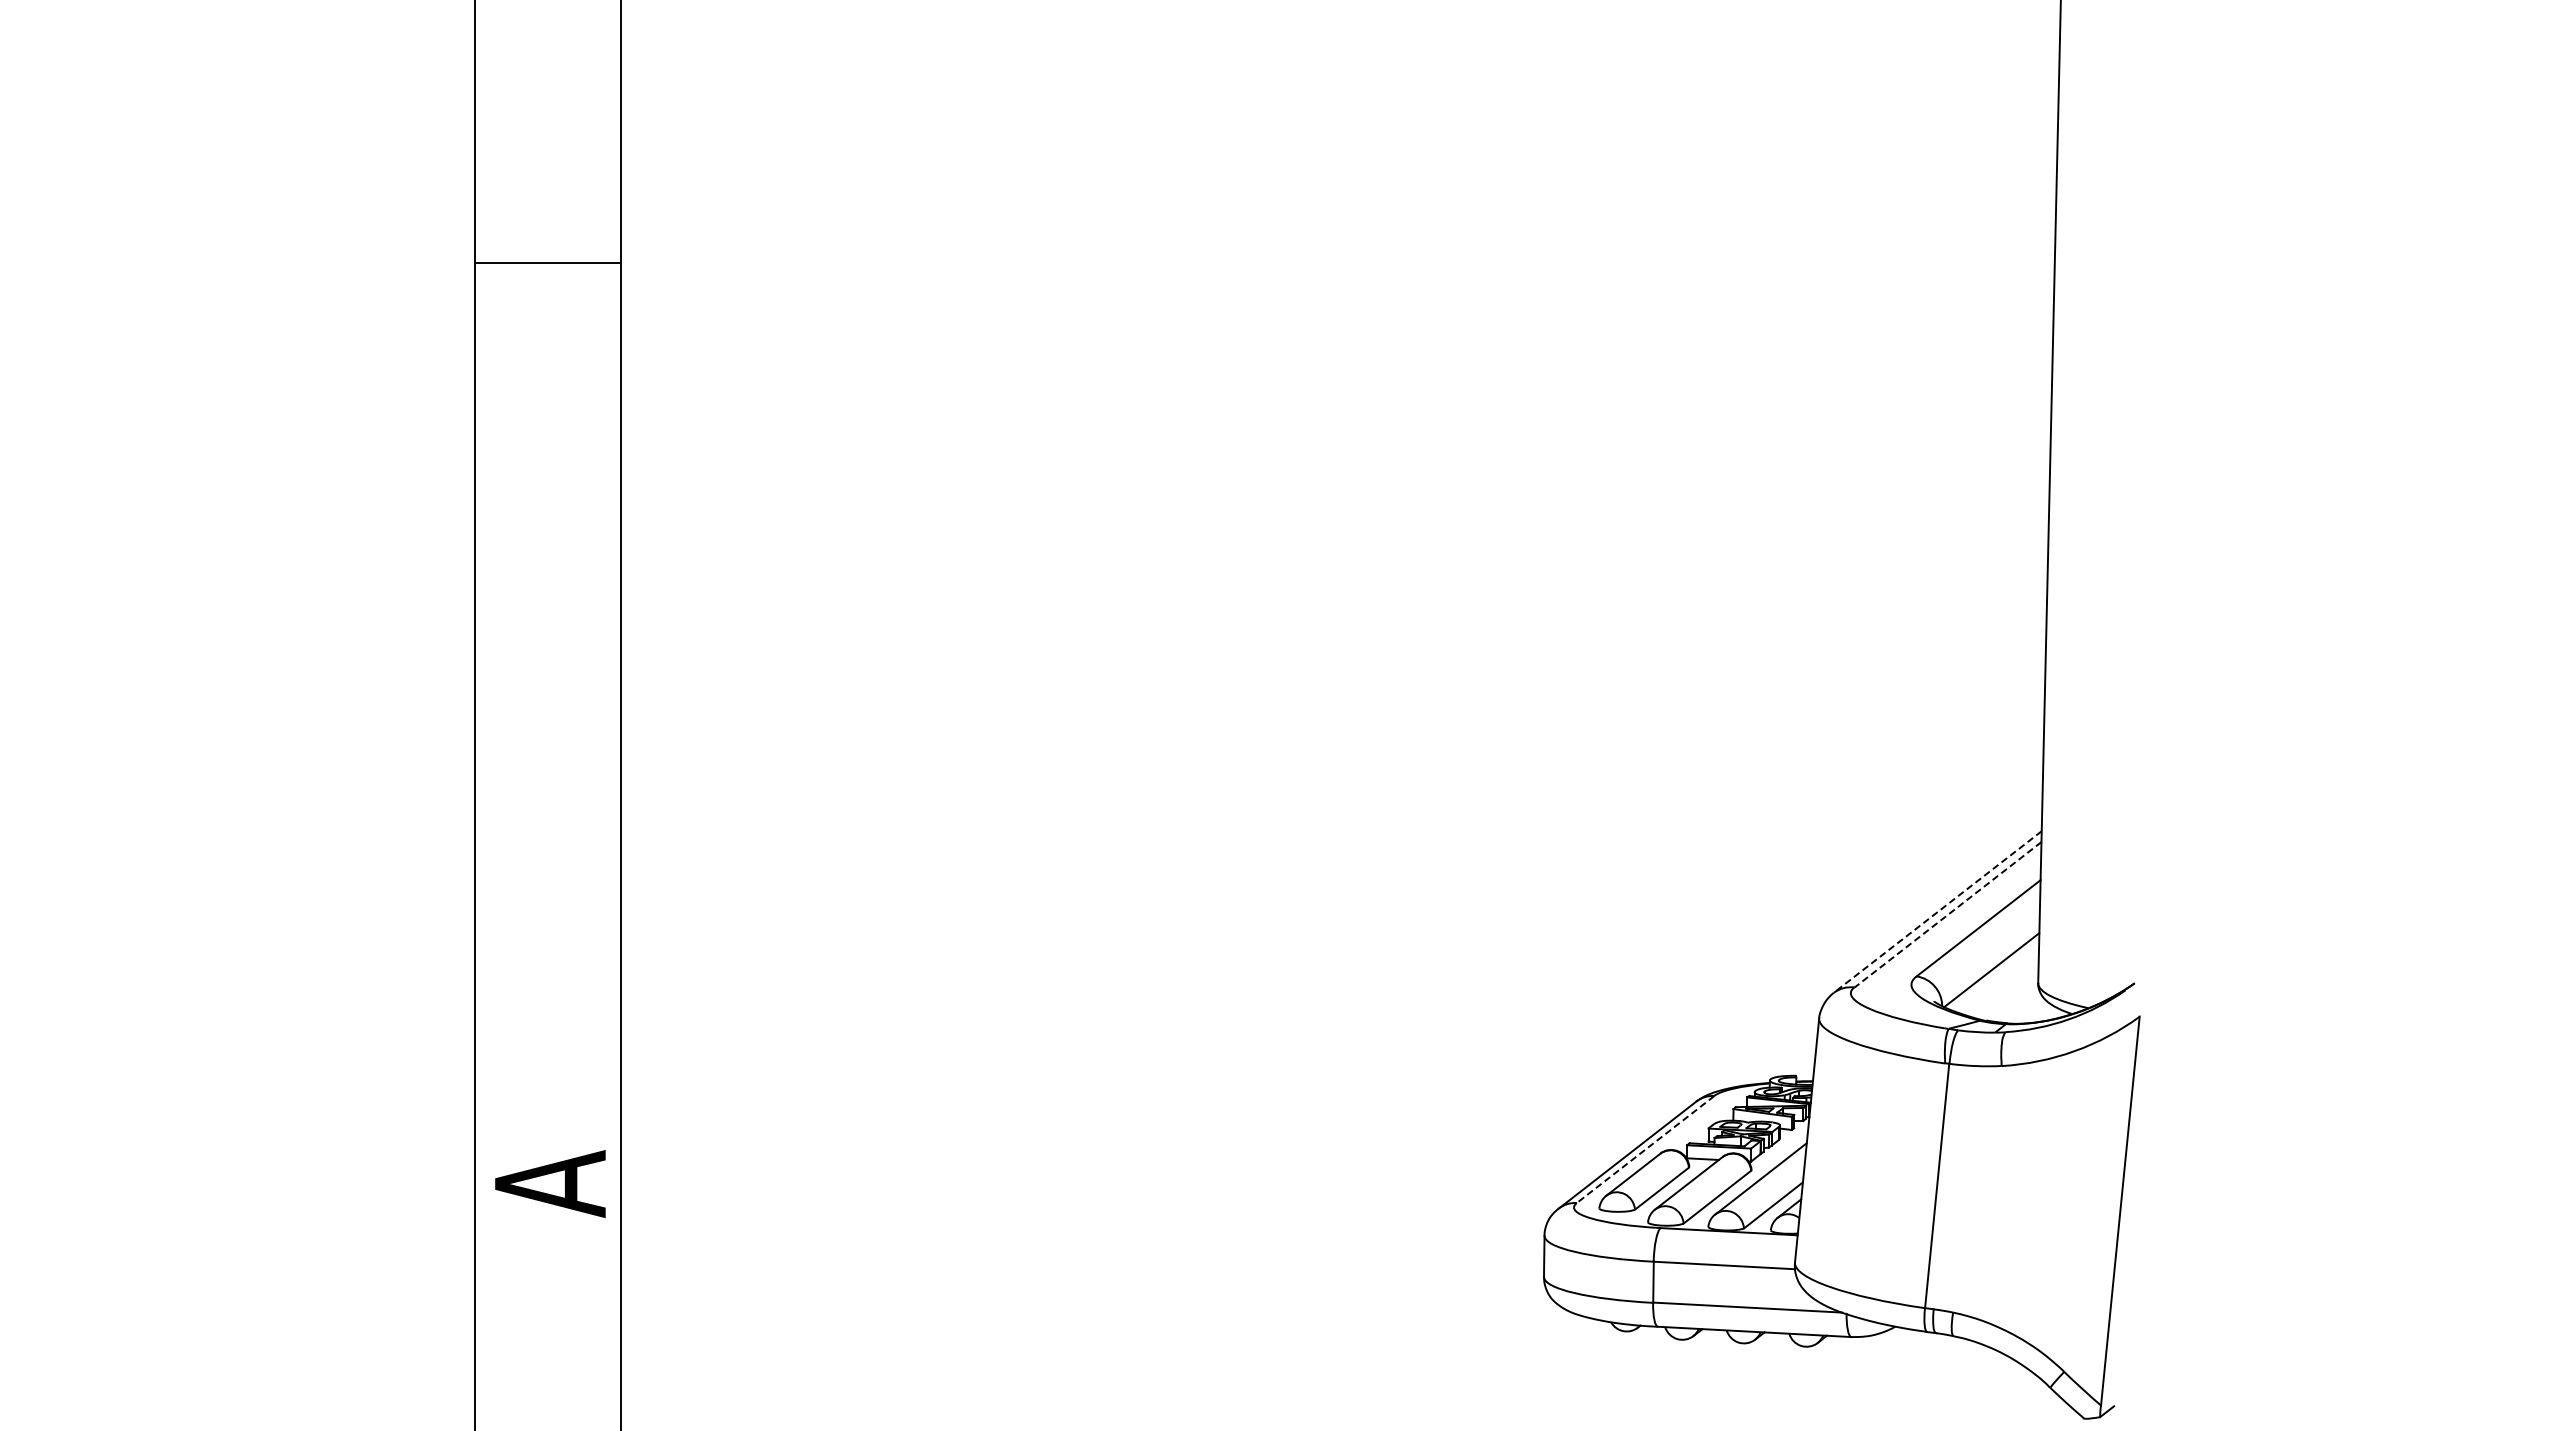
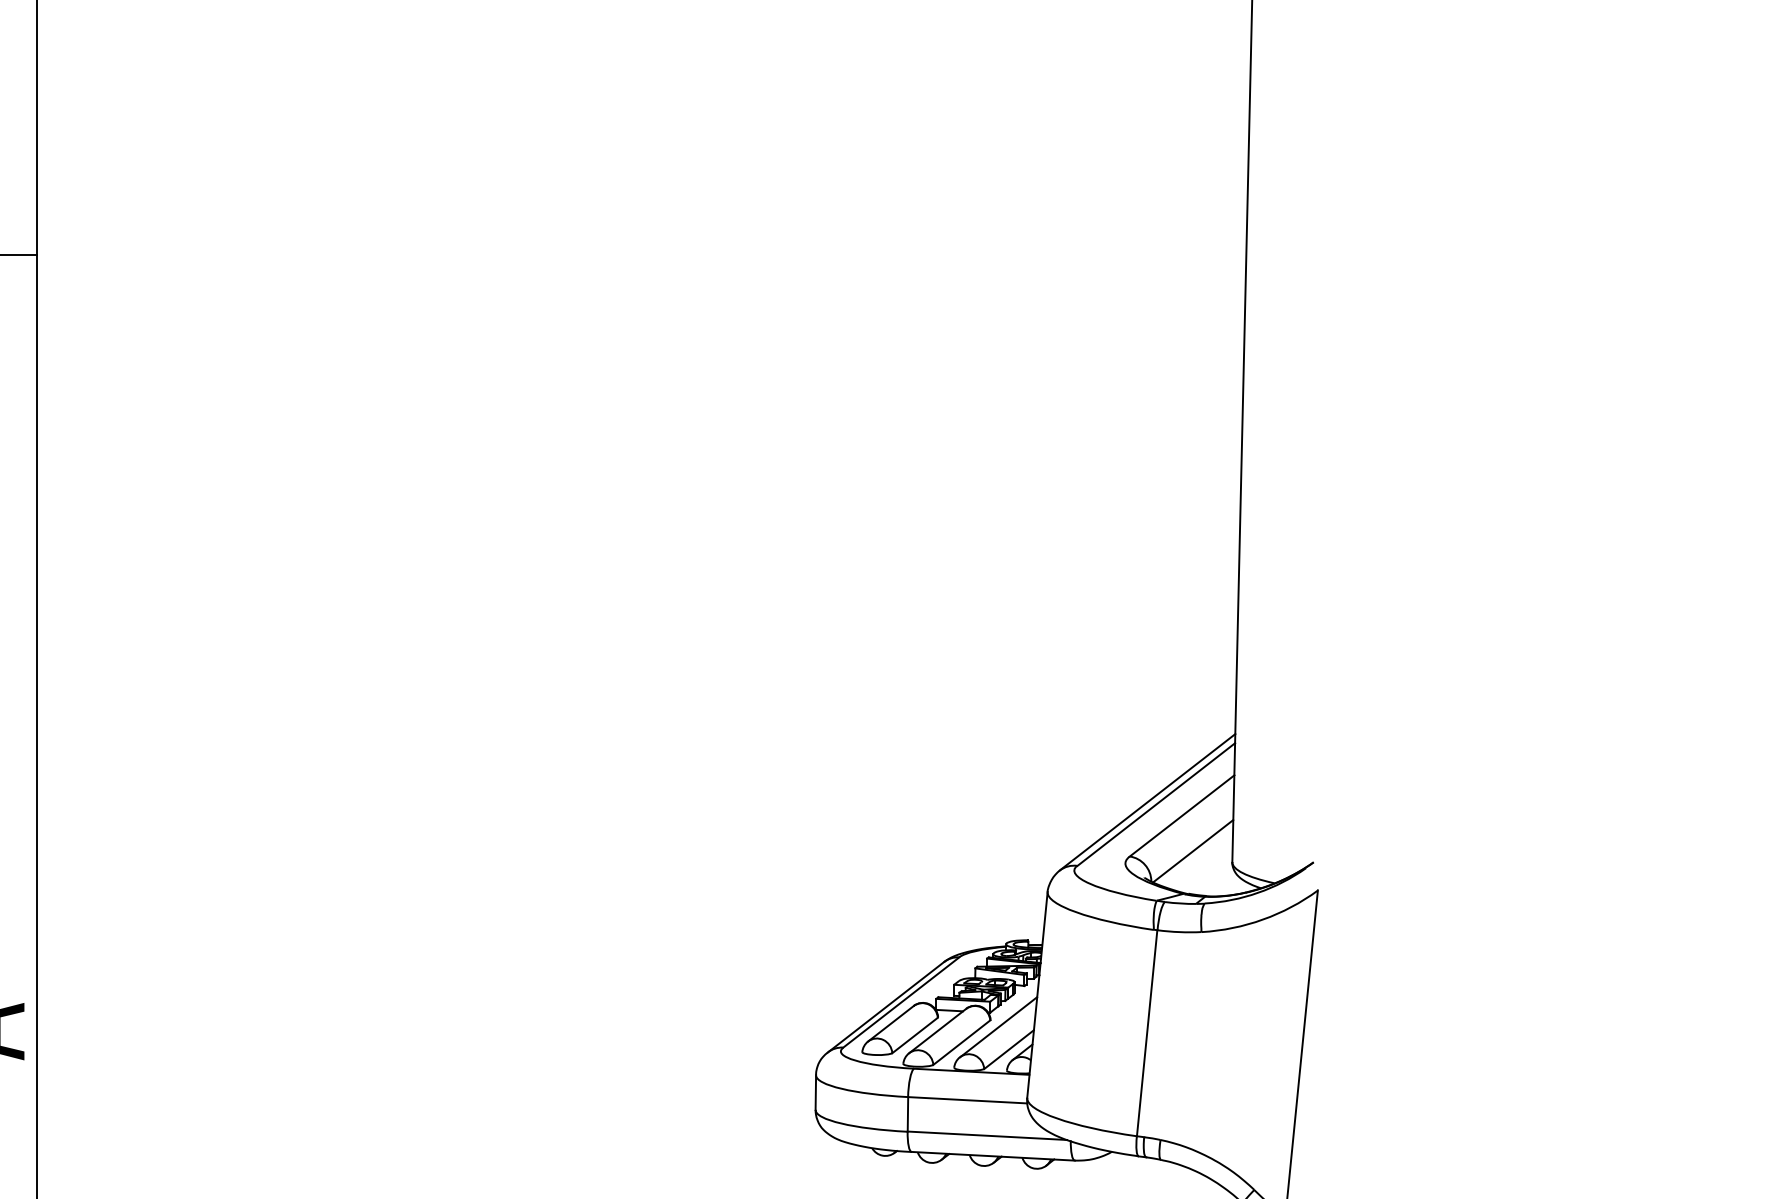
line: (1937, 912) -> (1147, 802), dashed -> solid
line: (1948, 914) -> (1156, 804), dashed -> solid
line: (1645, 1149) -> (901, 1002), dashed -> solid

